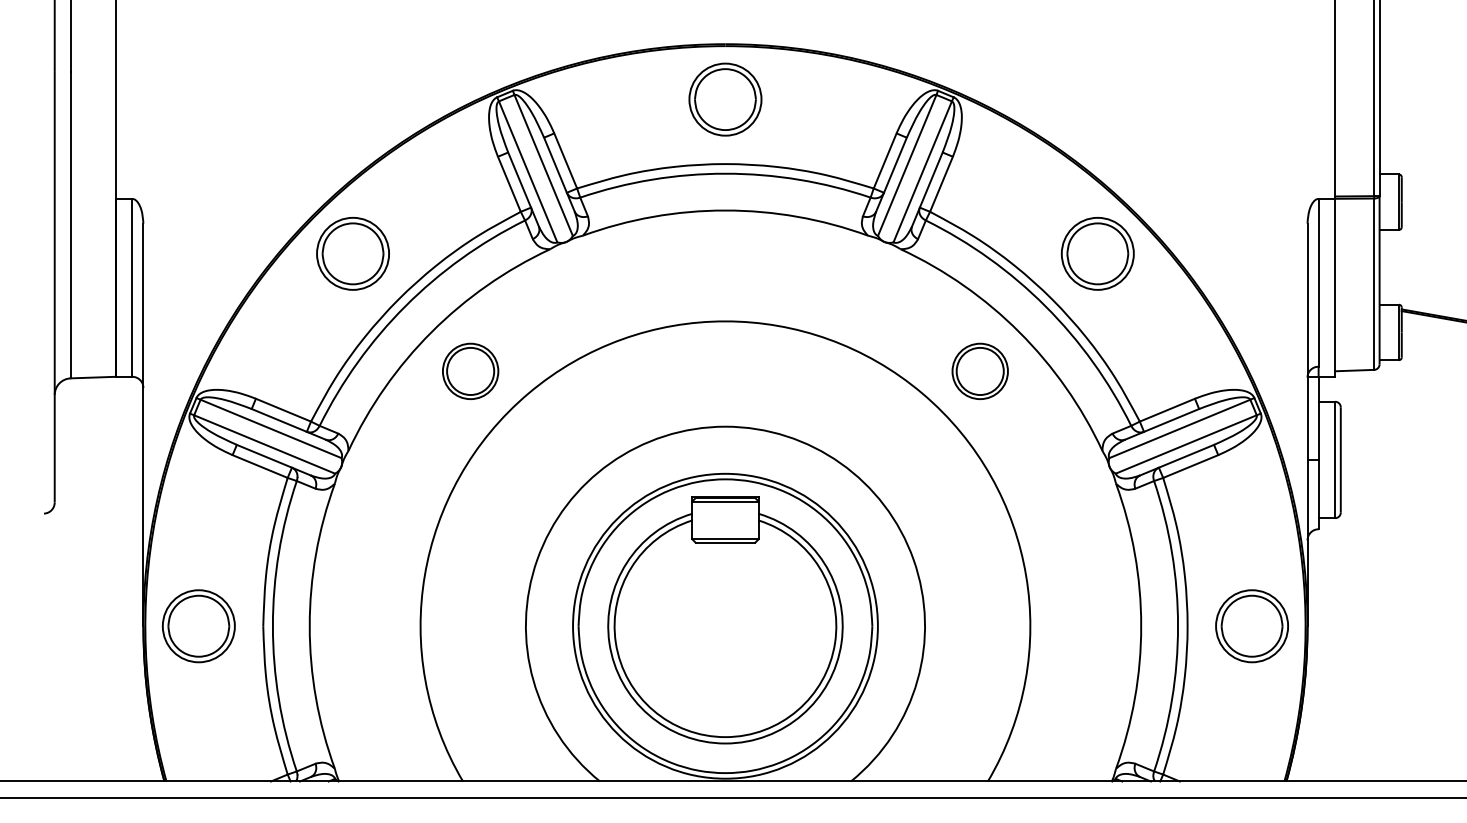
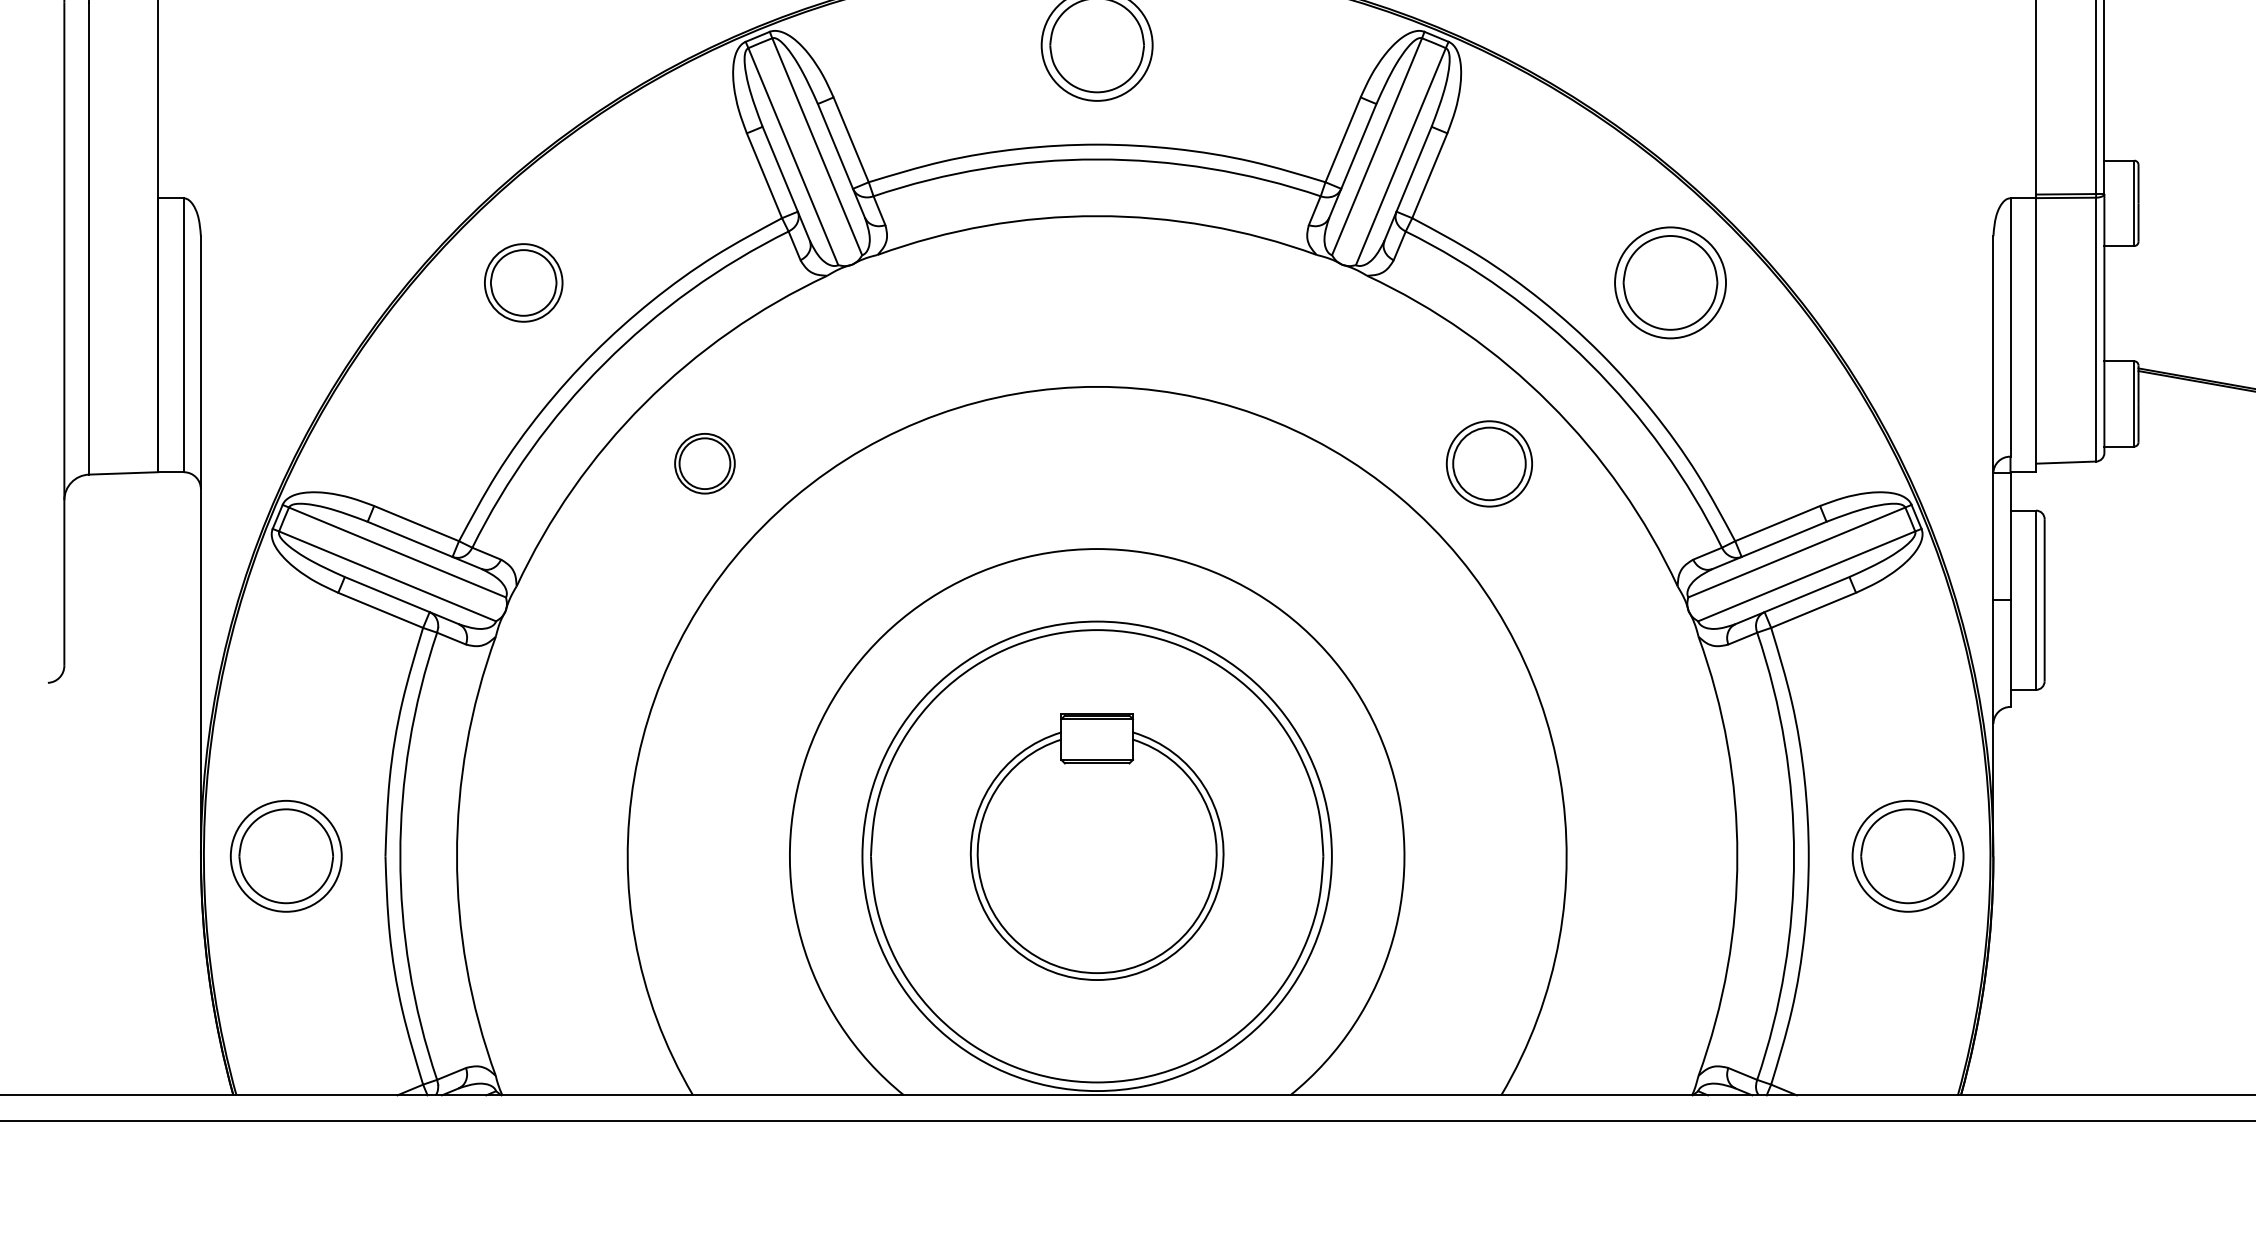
part: (352, 253) -> (522, 282), size x0.7
part: (470, 370) -> (704, 462), size x0.7
part: (725, 620) -> (1097, 847), size x0.7

